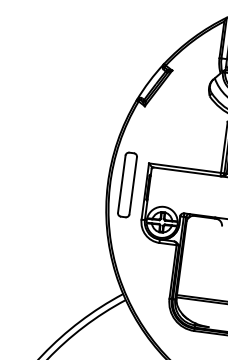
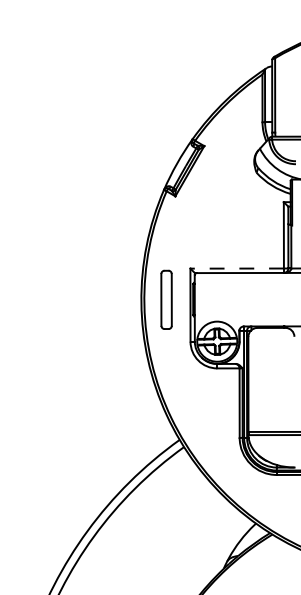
line: (185, 168) -> (237, 268), solid -> dashed
part: (127, 184) -> (166, 299), size x0.7

